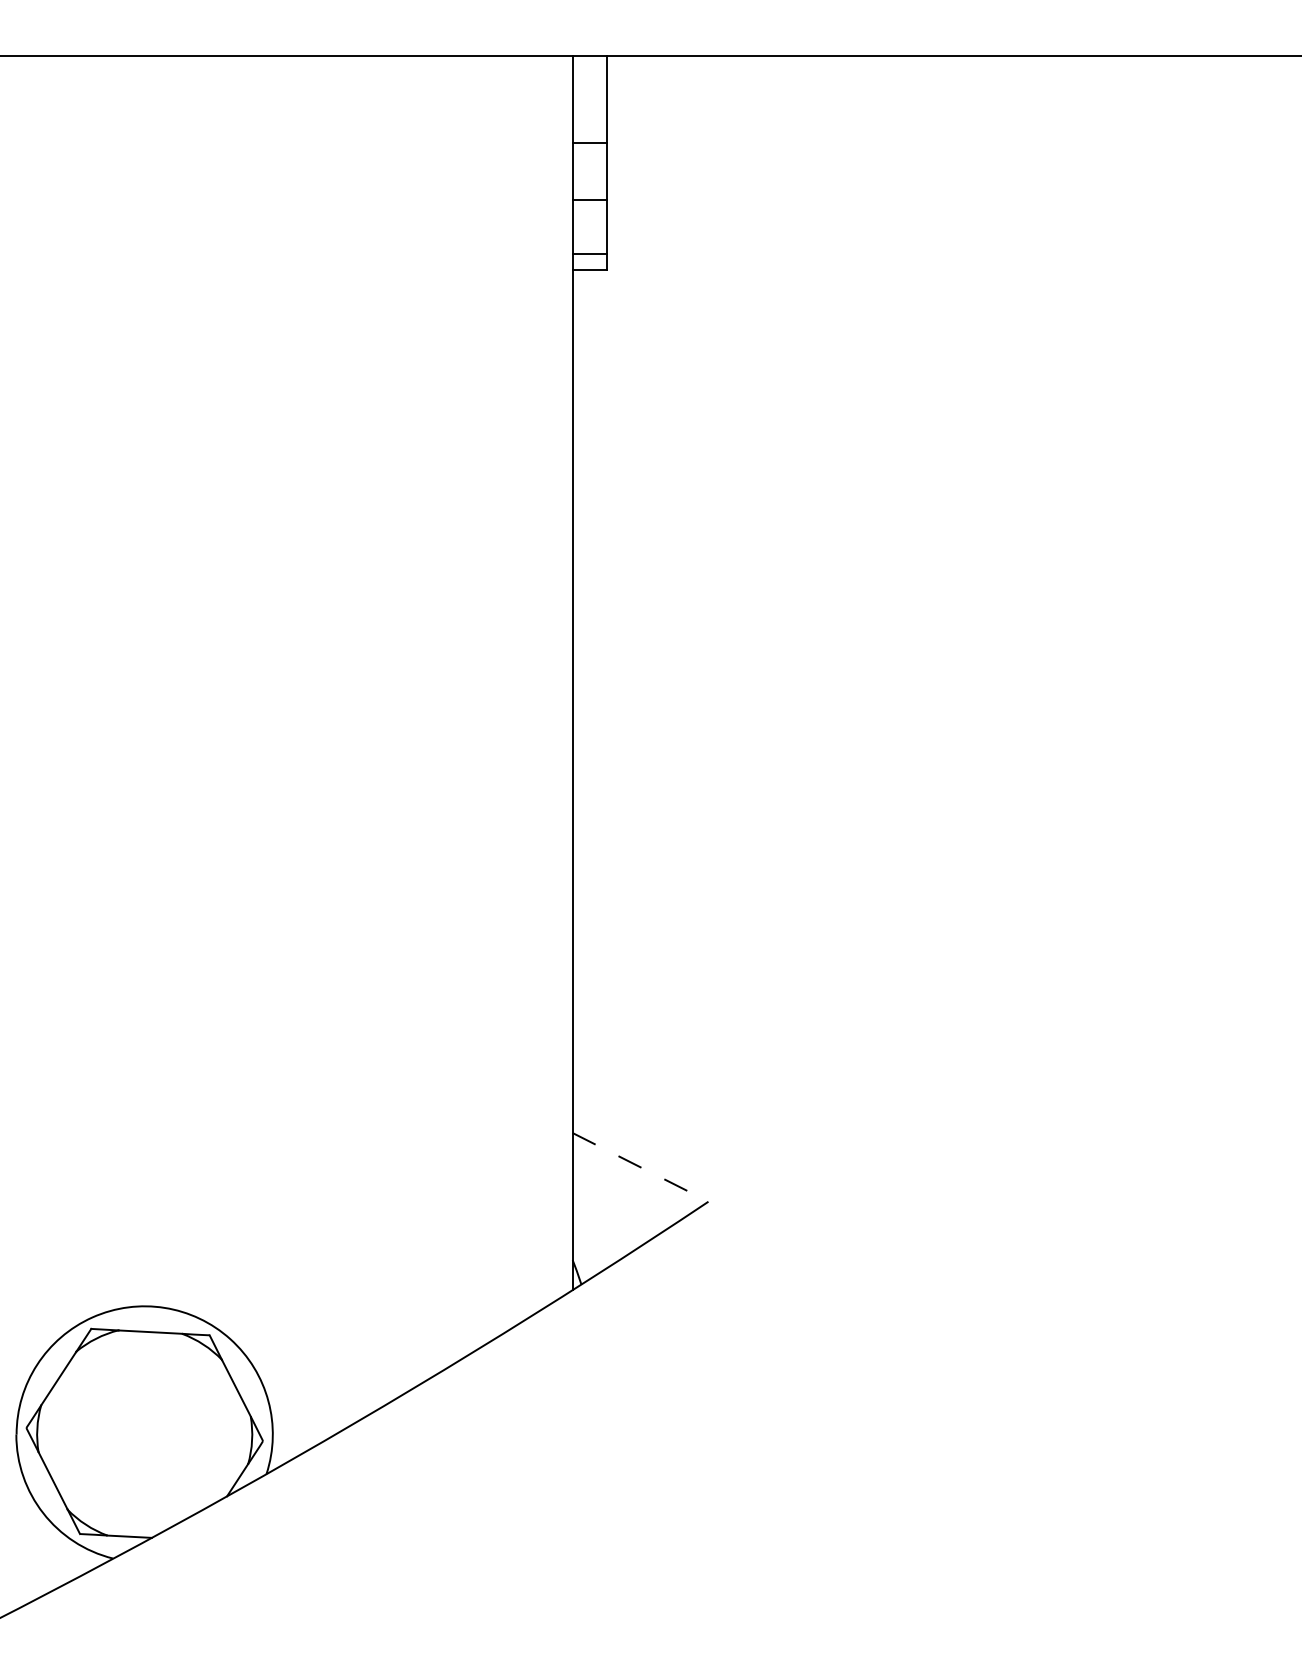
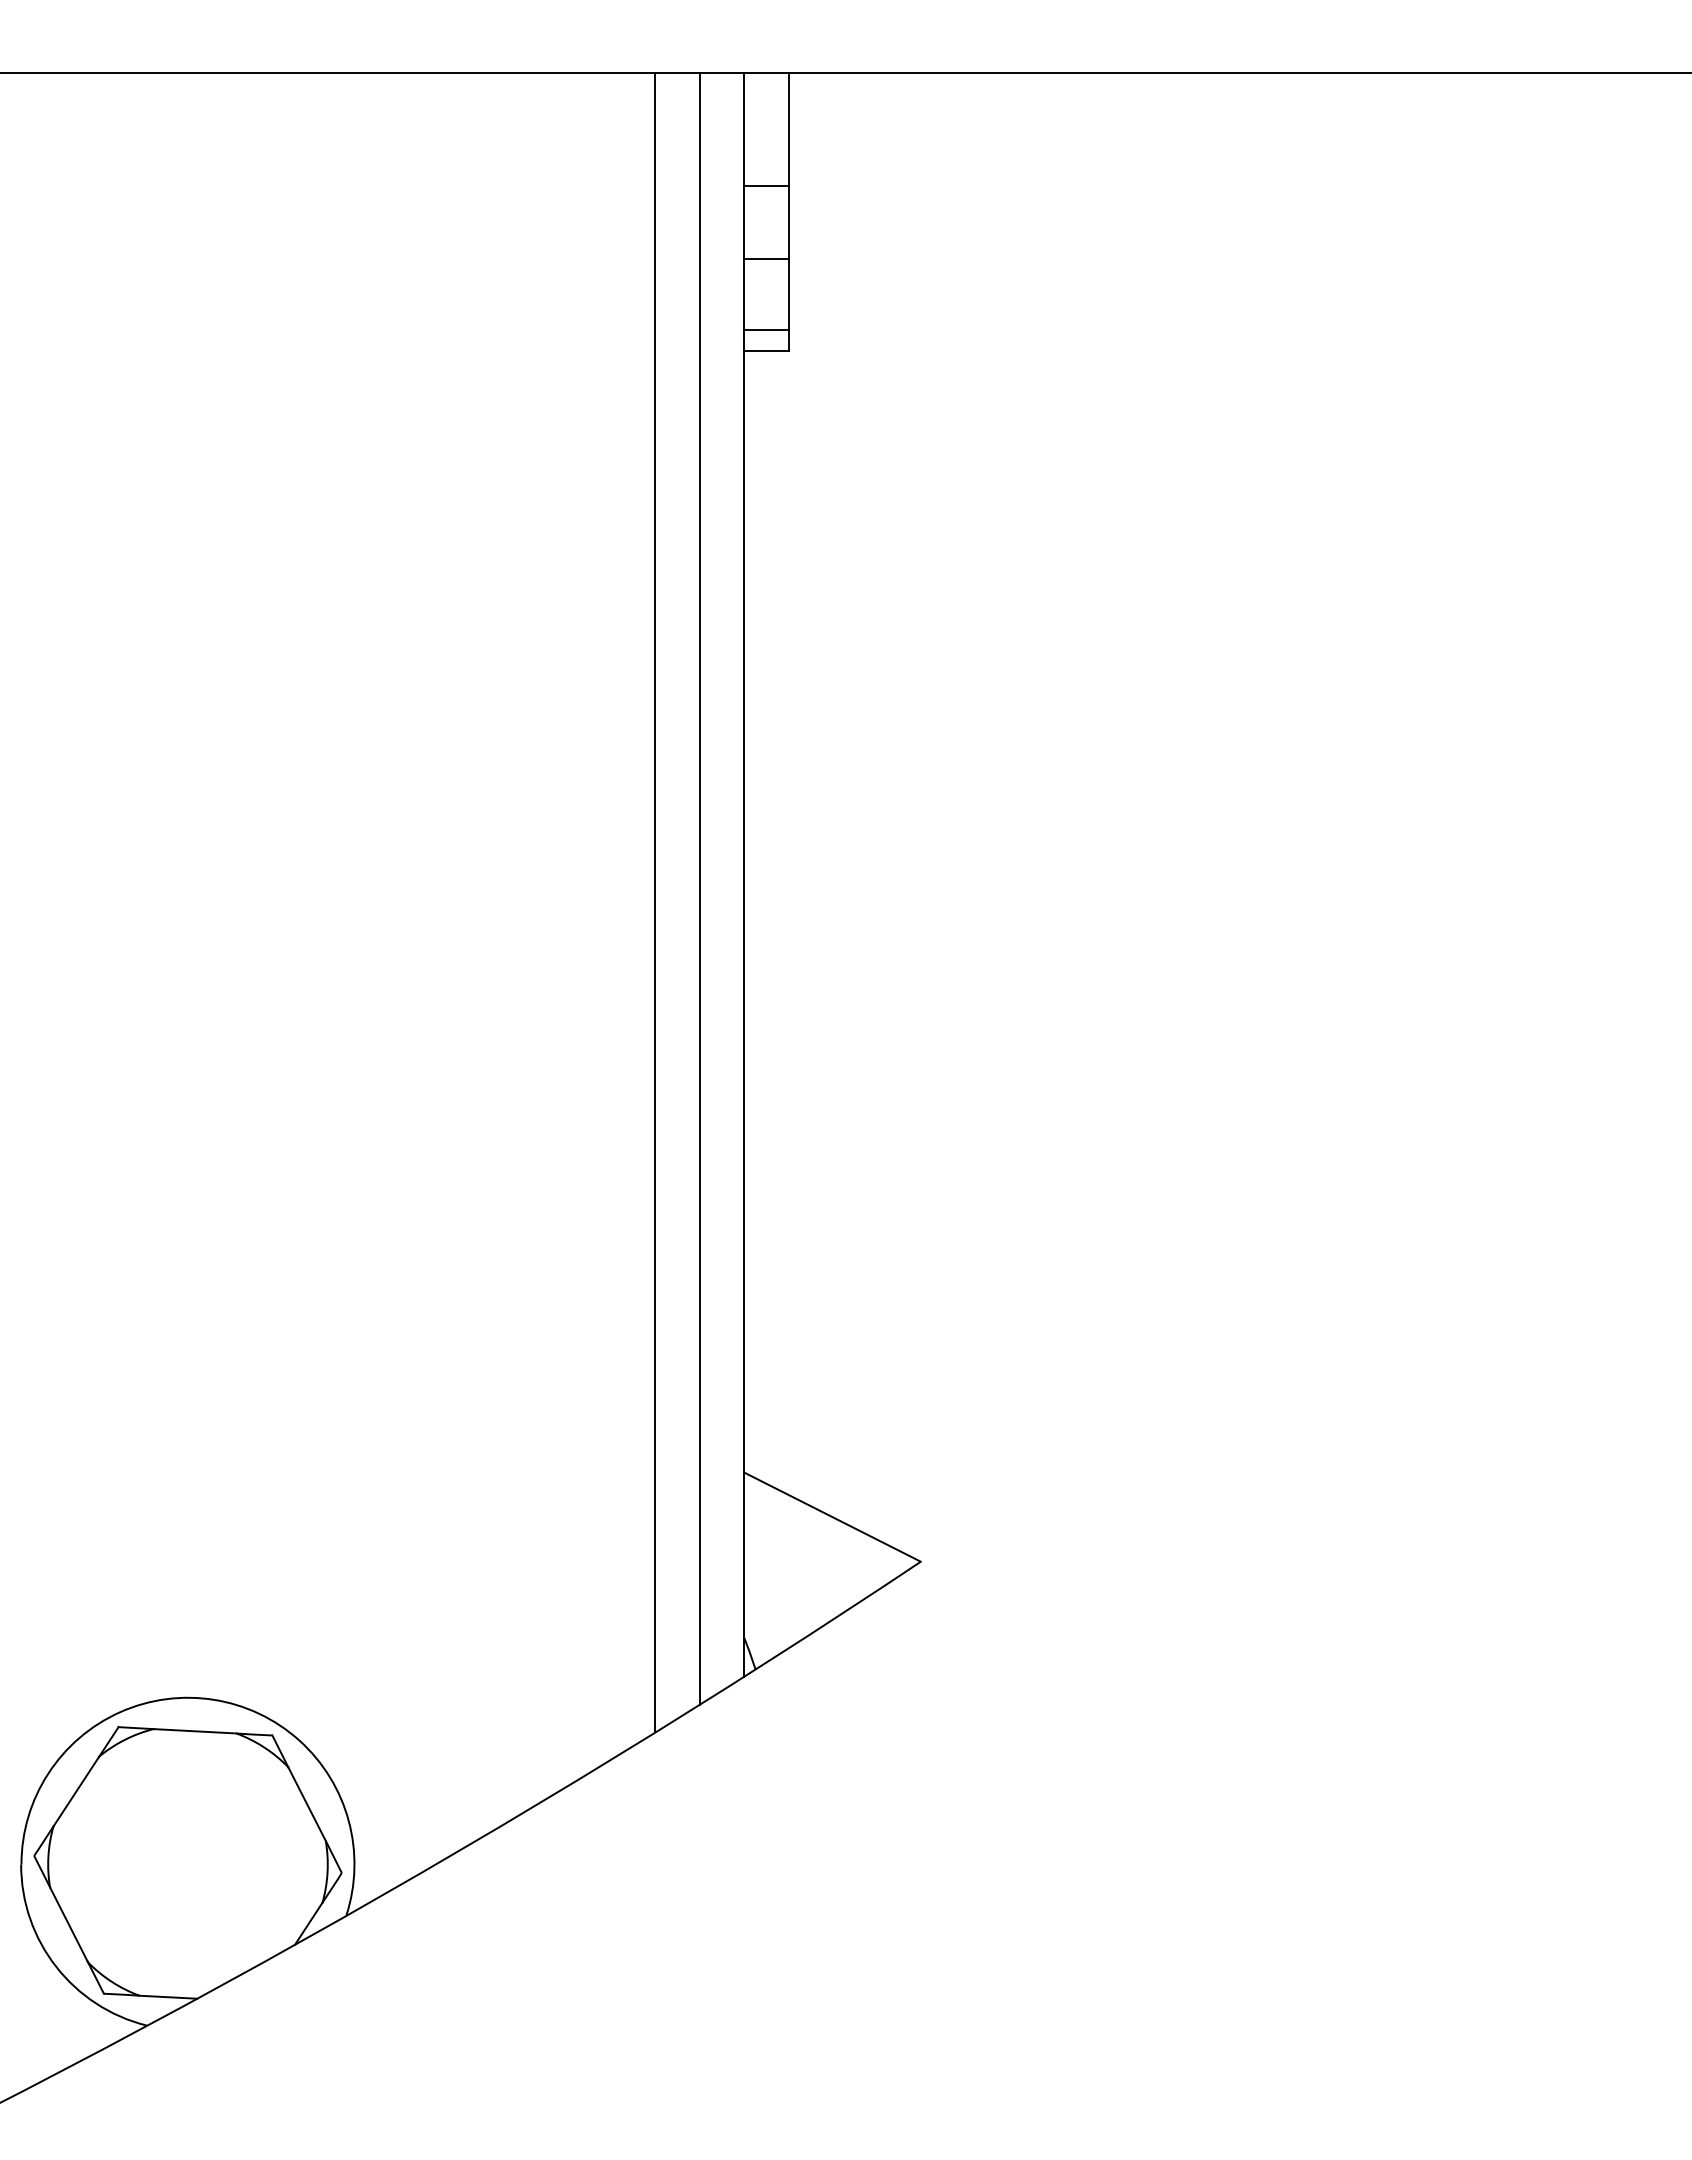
line: (538, 683) -> (699, 888), added
line: (504, 694) -> (655, 902), added
line: (641, 1167) -> (833, 1517), dashed -> solid

